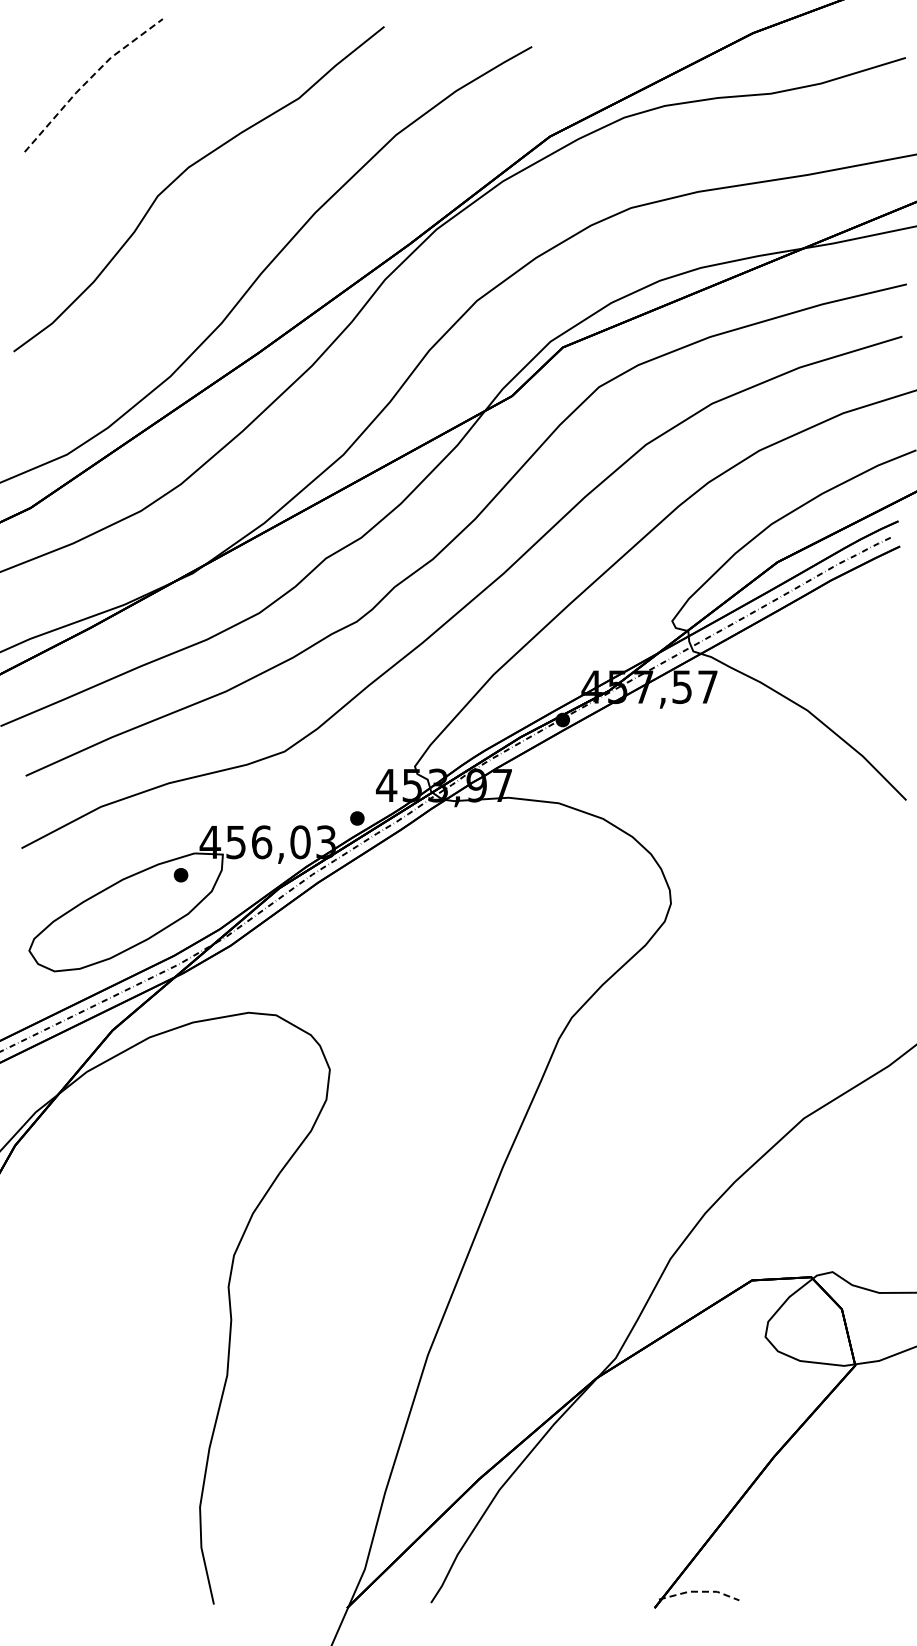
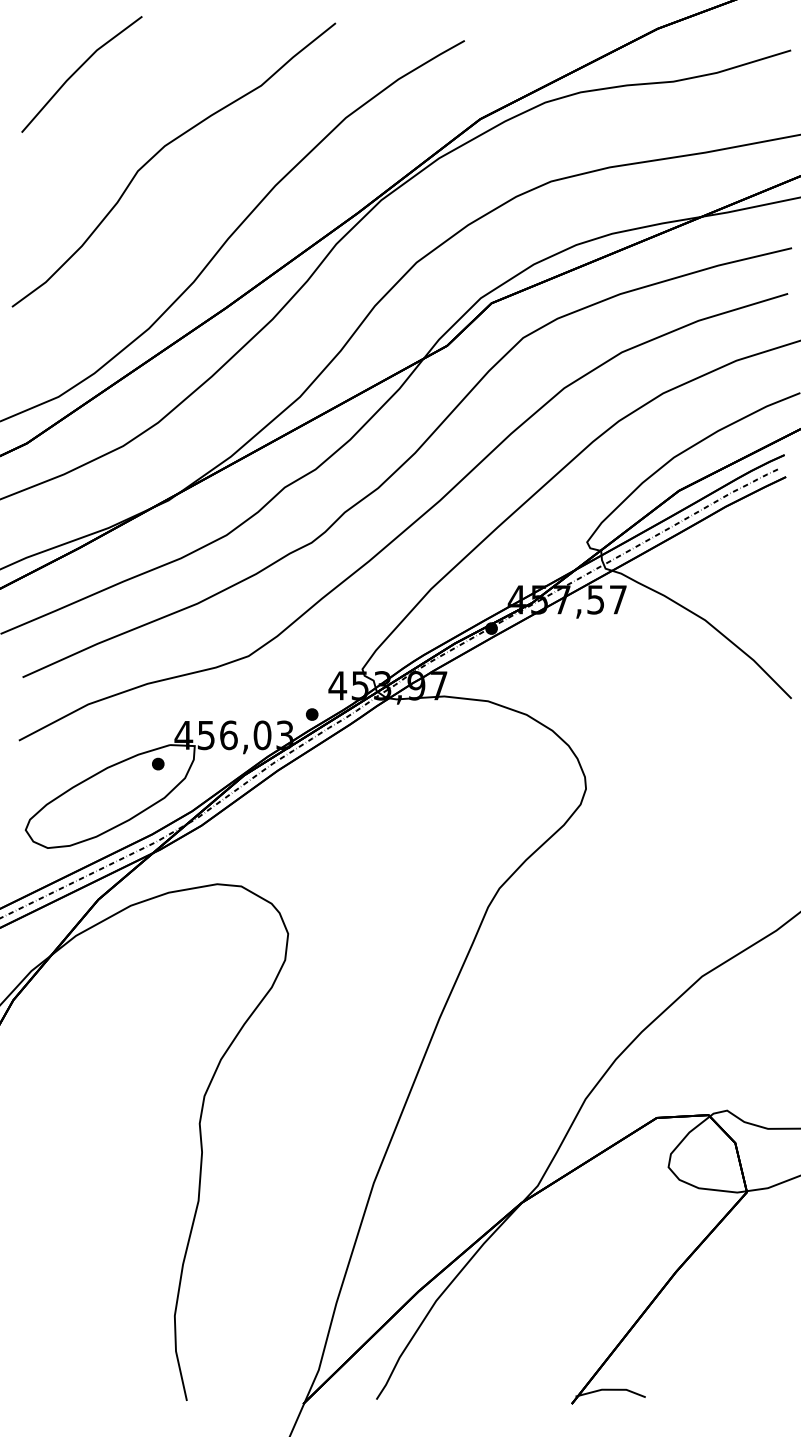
line: (88, 80) -> (77, 70), dashed -> solid
line: (699, 1591) -> (610, 1389), dashed -> solid

